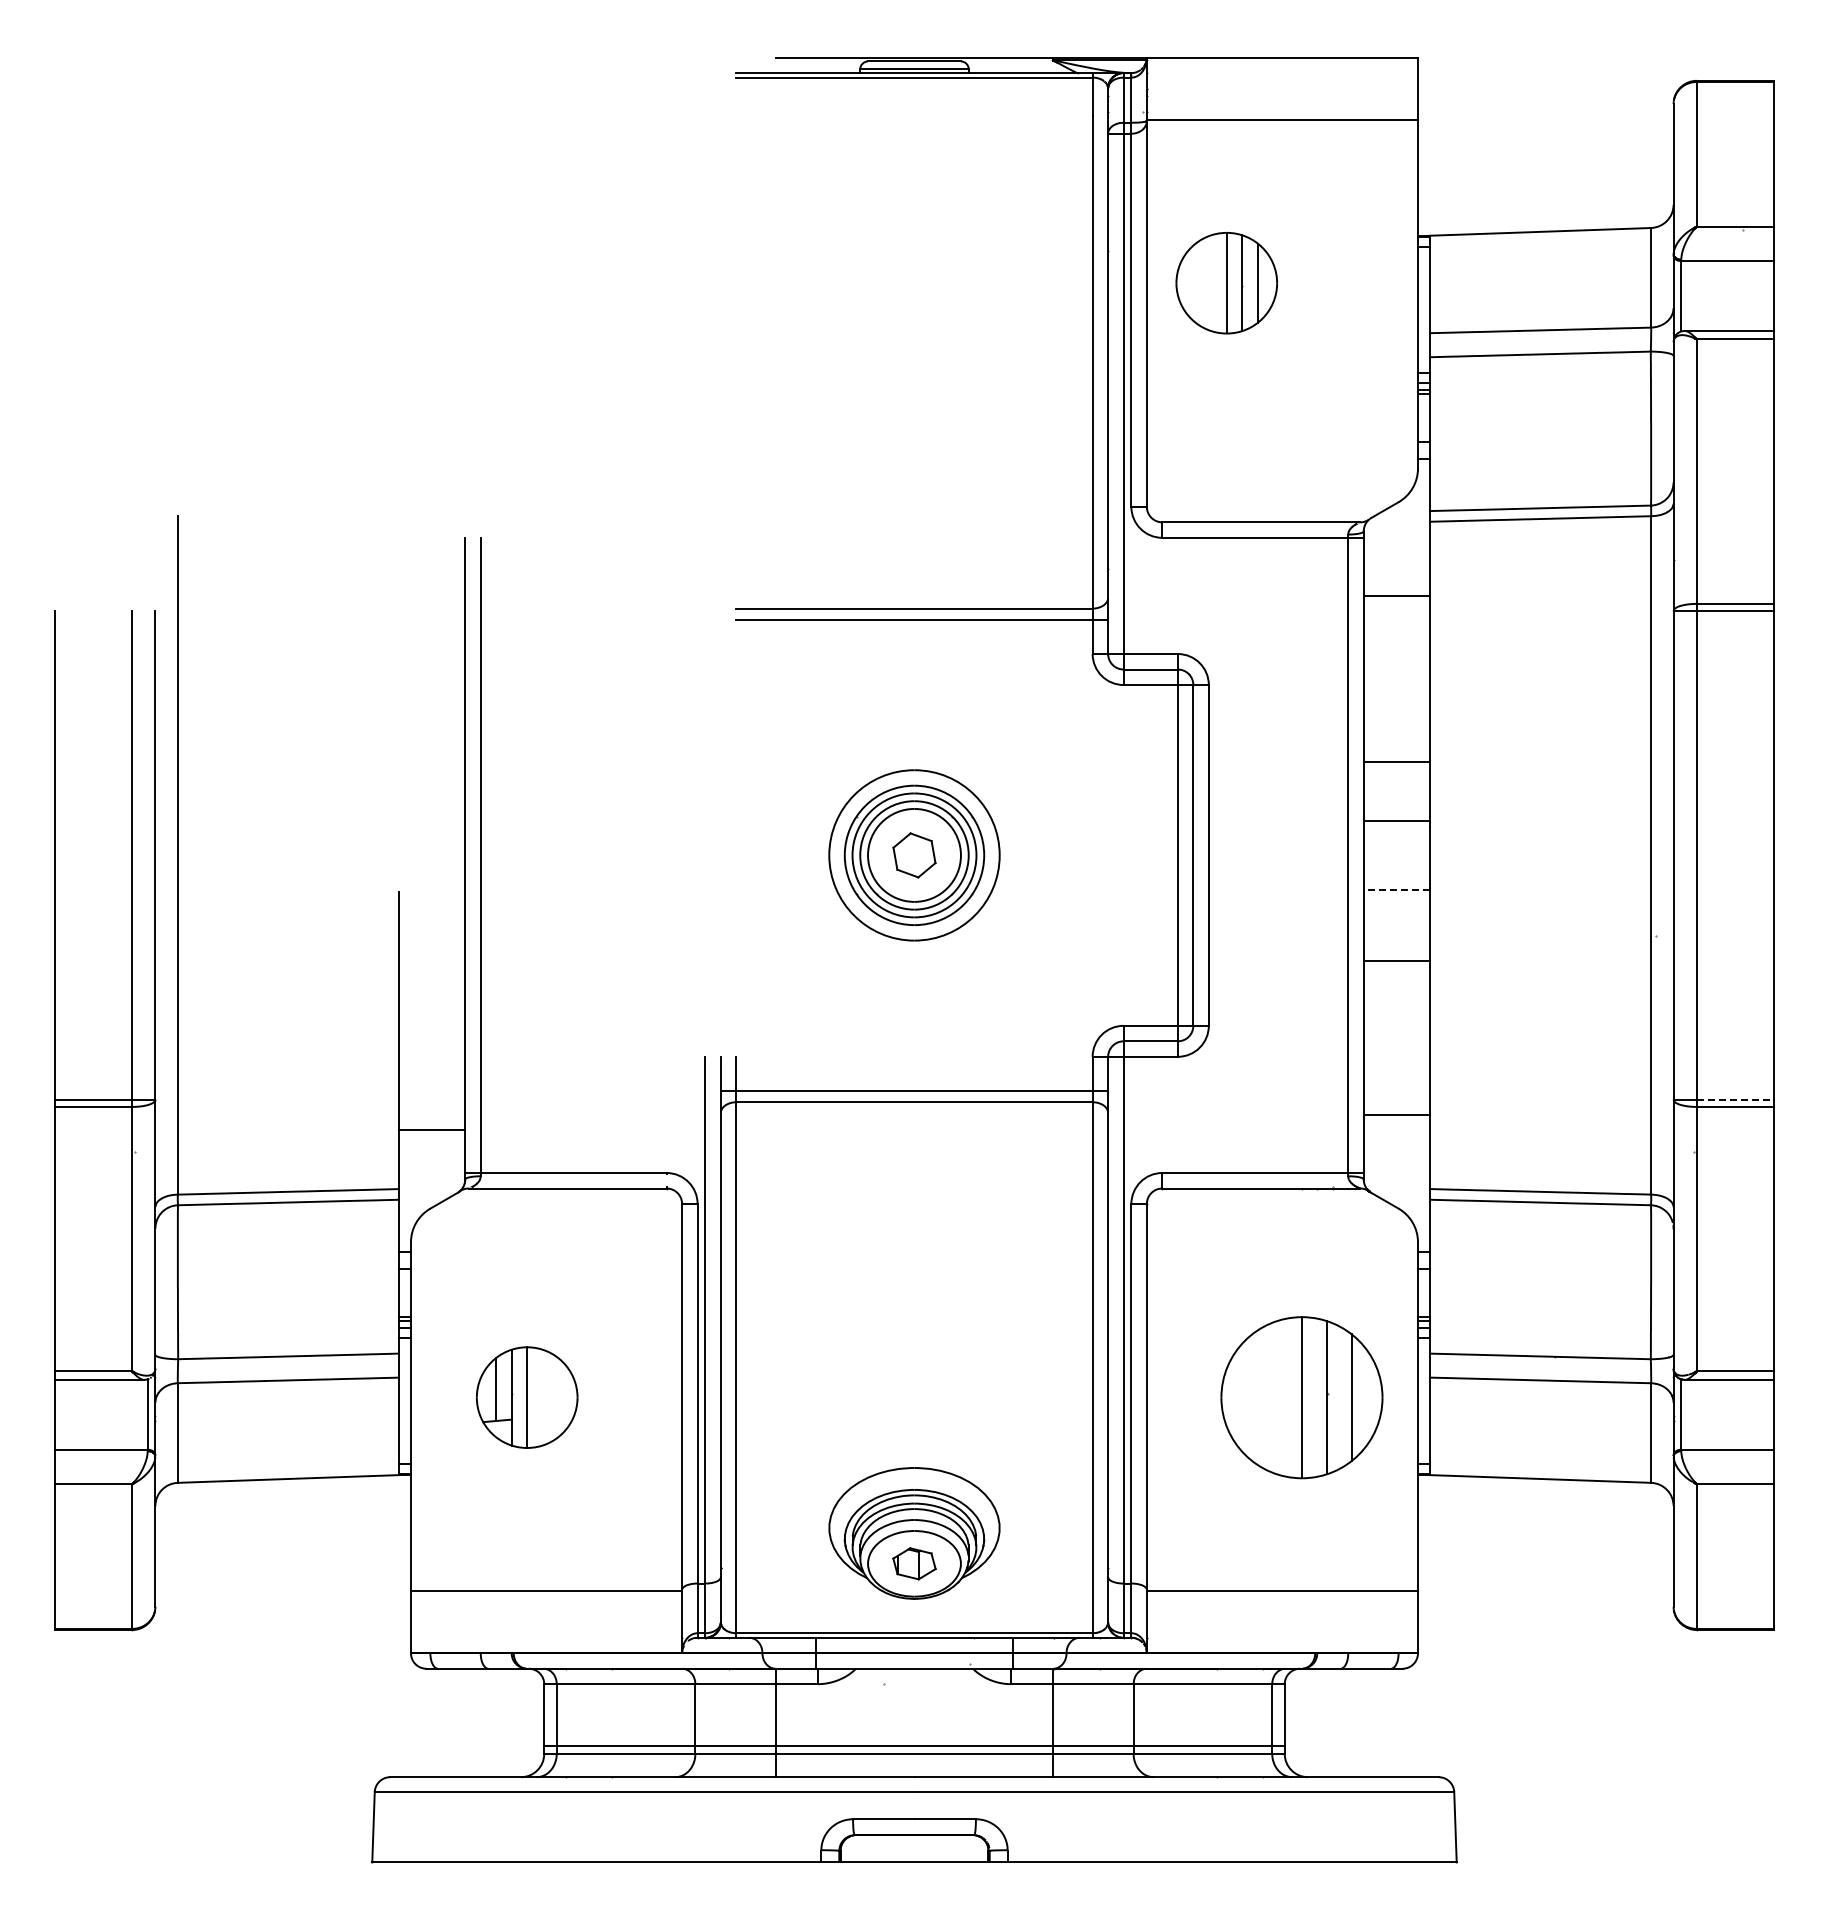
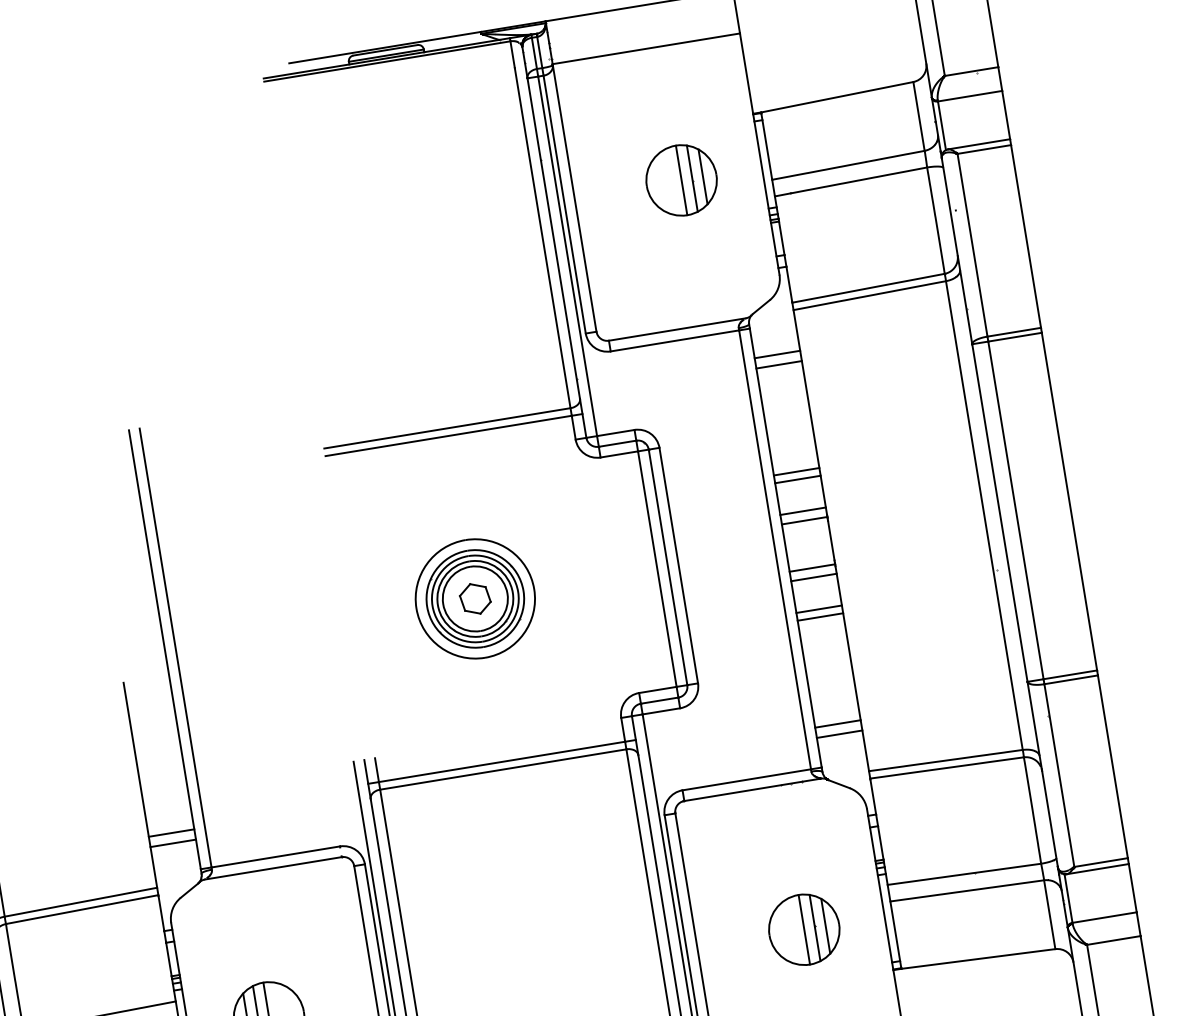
part: (1226, 283) -> (681, 180), moved
line: (1396, 580) -> (777, 354), added
line: (1396, 750) -> (796, 471), added
line: (1396, 807) -> (803, 511), added
line: (1396, 889) -> (812, 567), dashed -> solid
line: (1396, 903) -> (813, 577), added
line: (1396, 949) -> (819, 609), added
line: (1735, 1099) -> (1070, 674), dashed -> solid
line: (432, 1115) -> (171, 833), added
line: (1396, 1130) -> (839, 734), added
part: (1301, 1397) -> (804, 929), size x0.62

